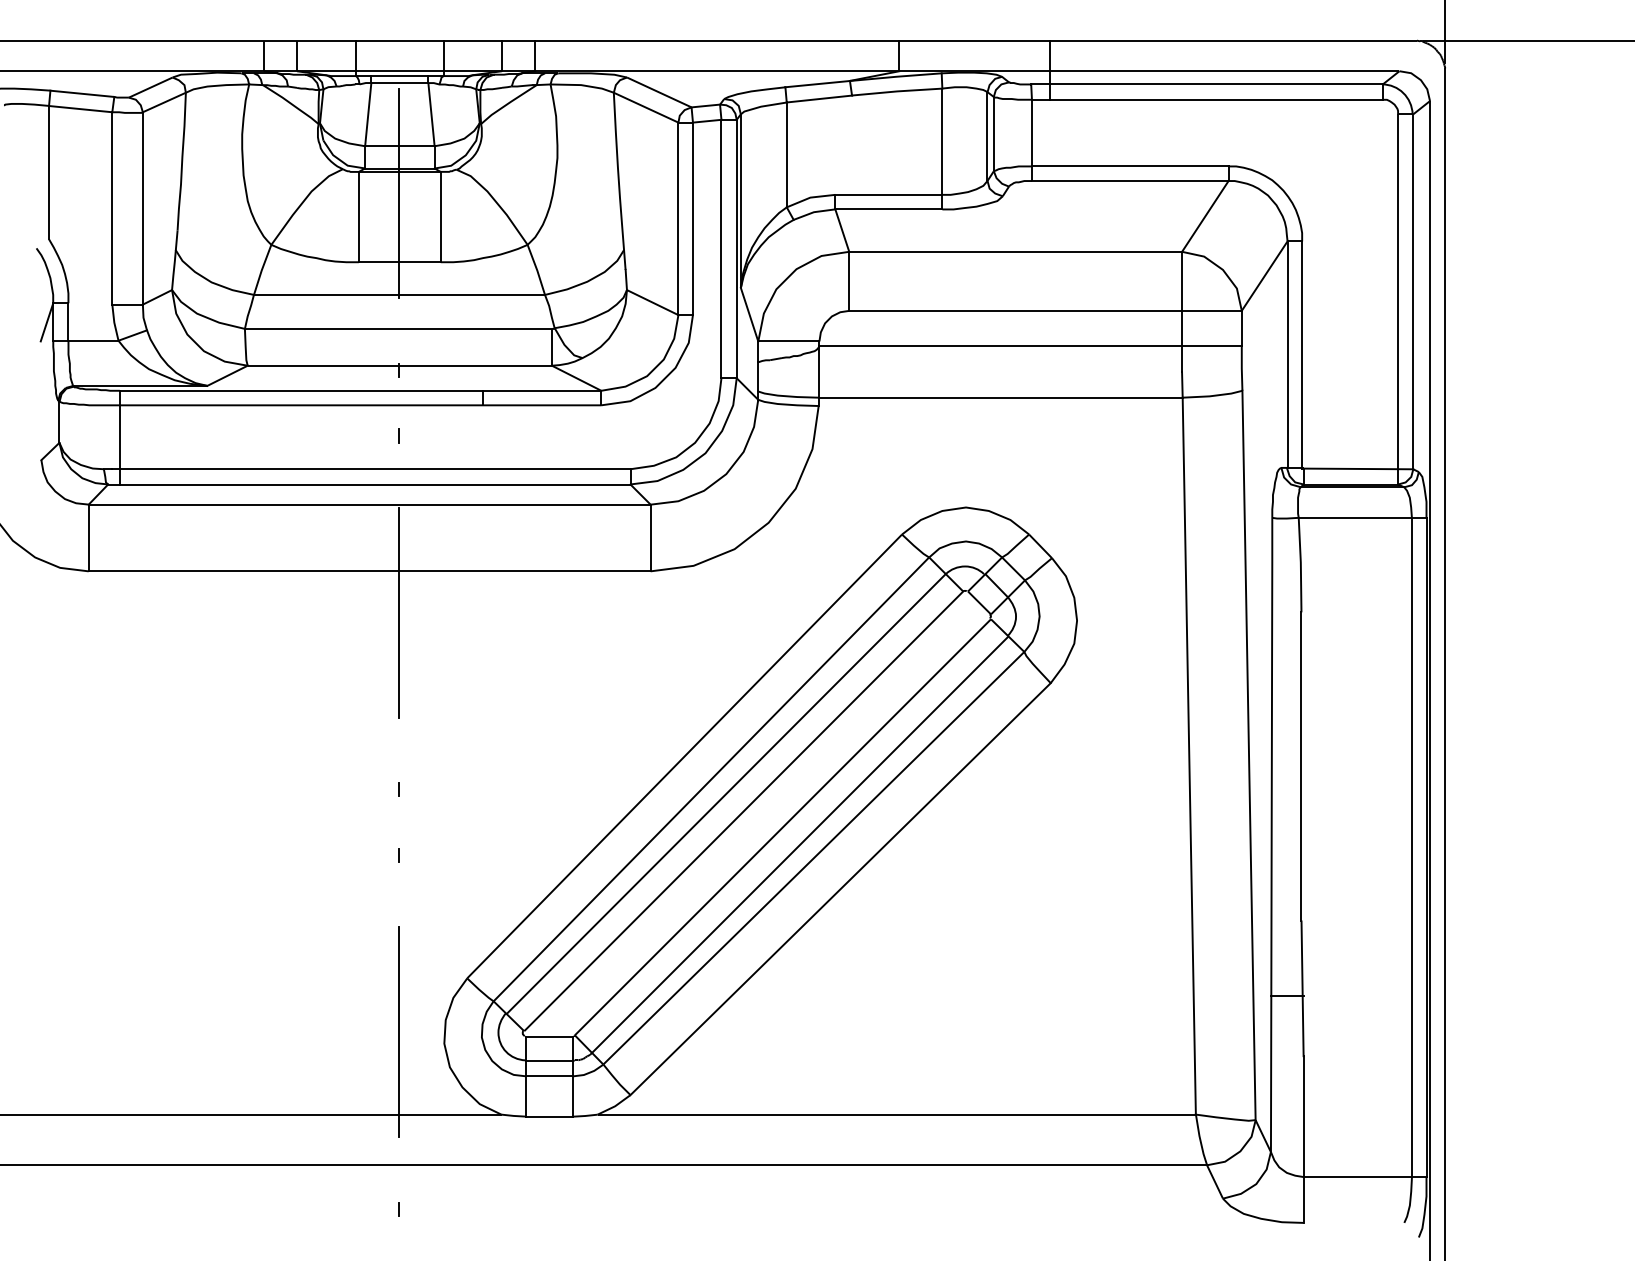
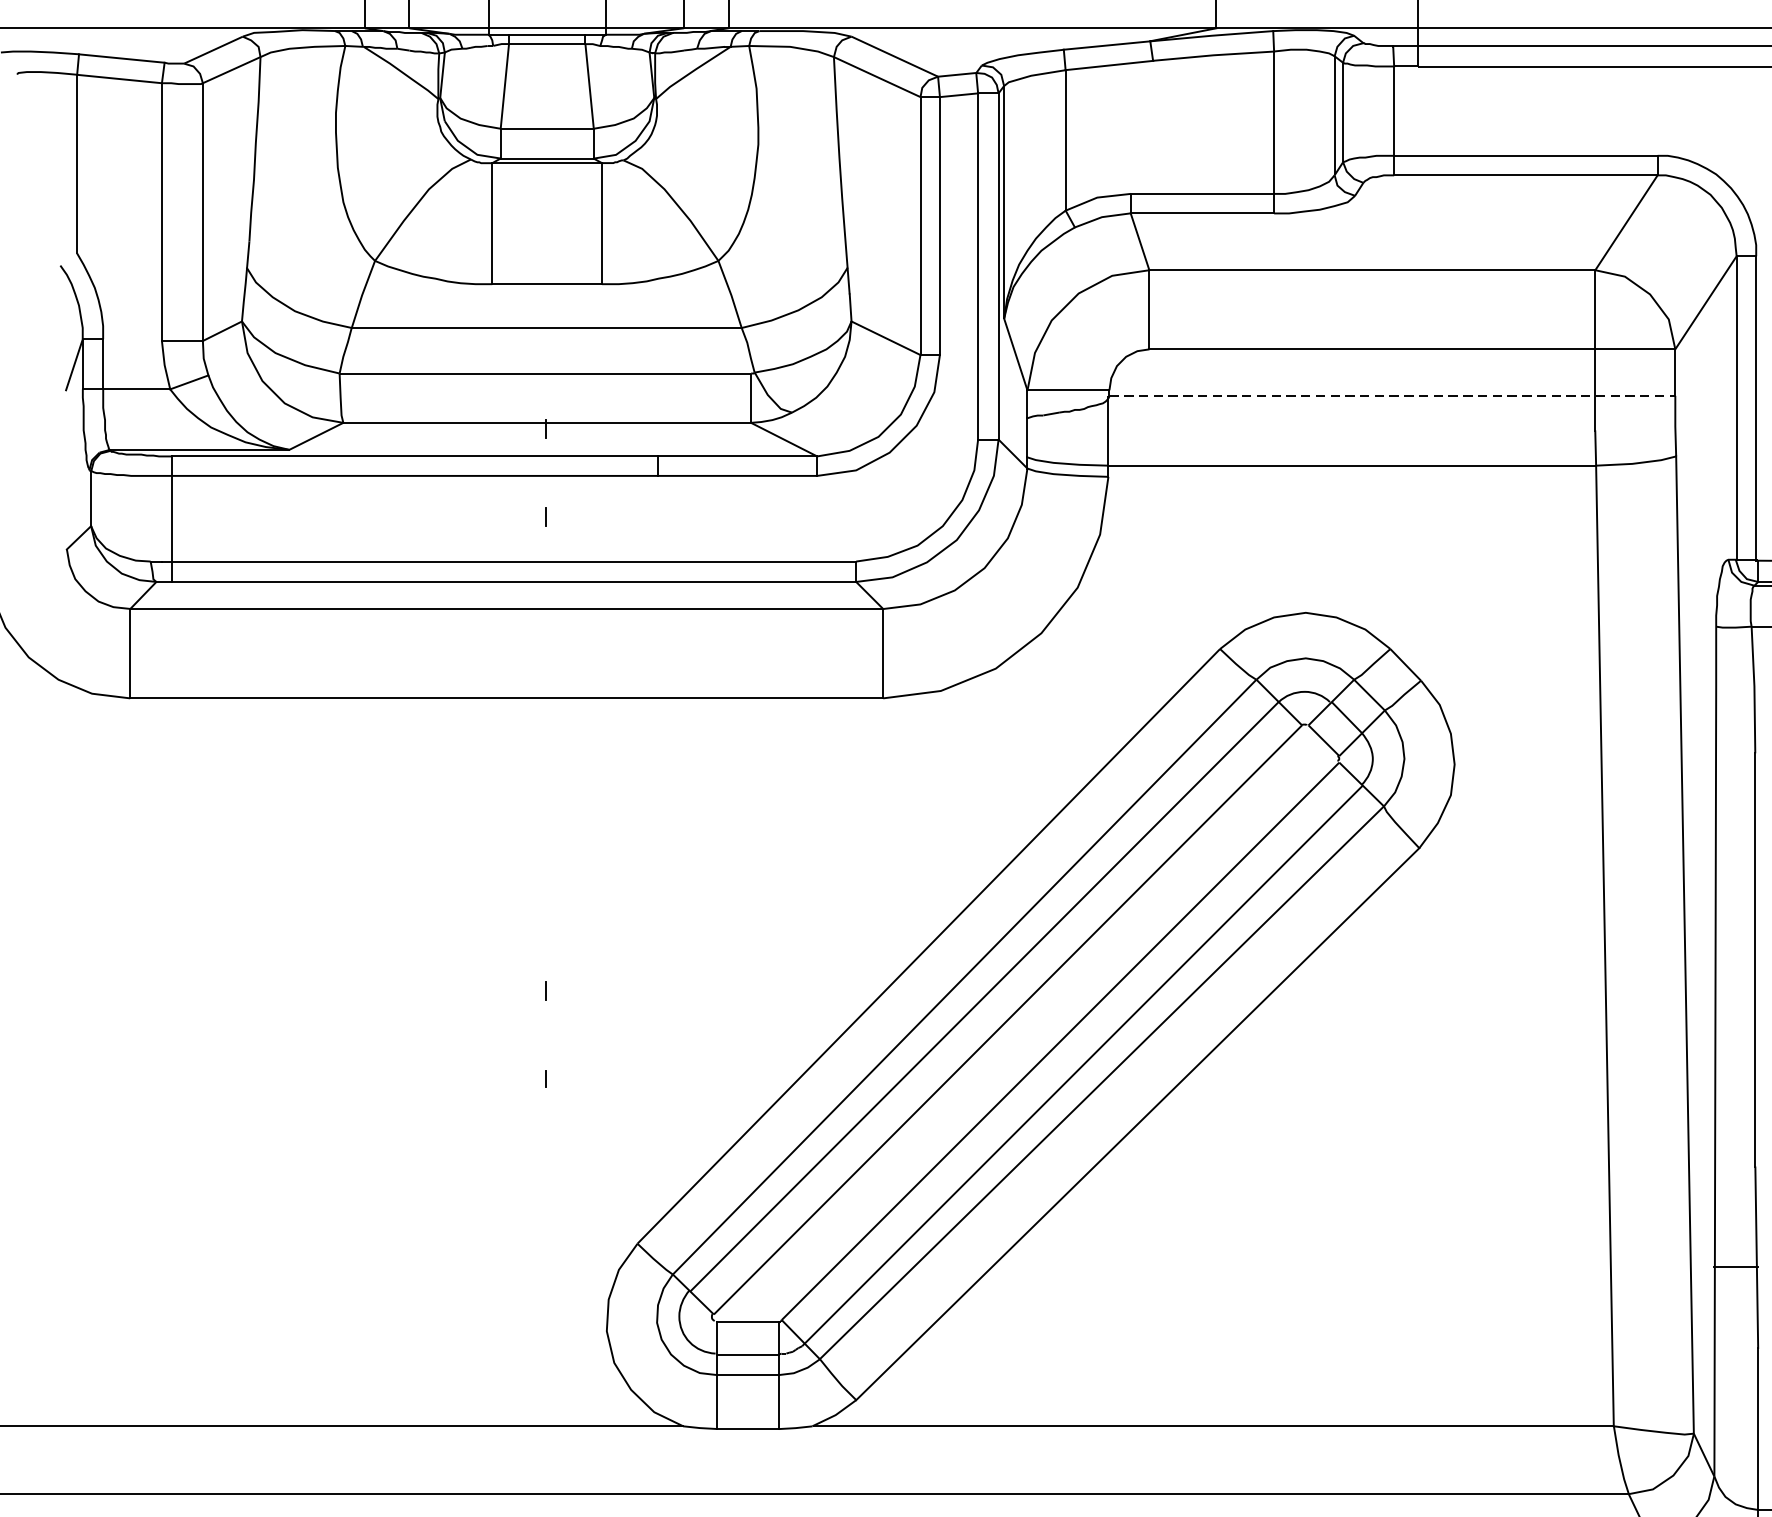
line: (399, 193) -> (546, 192), removed
line: (1031, 345) -> (1393, 395), solid -> dashed
line: (399, 612) -> (546, 753), removed
line: (399, 1031) -> (546, 1314), removed

